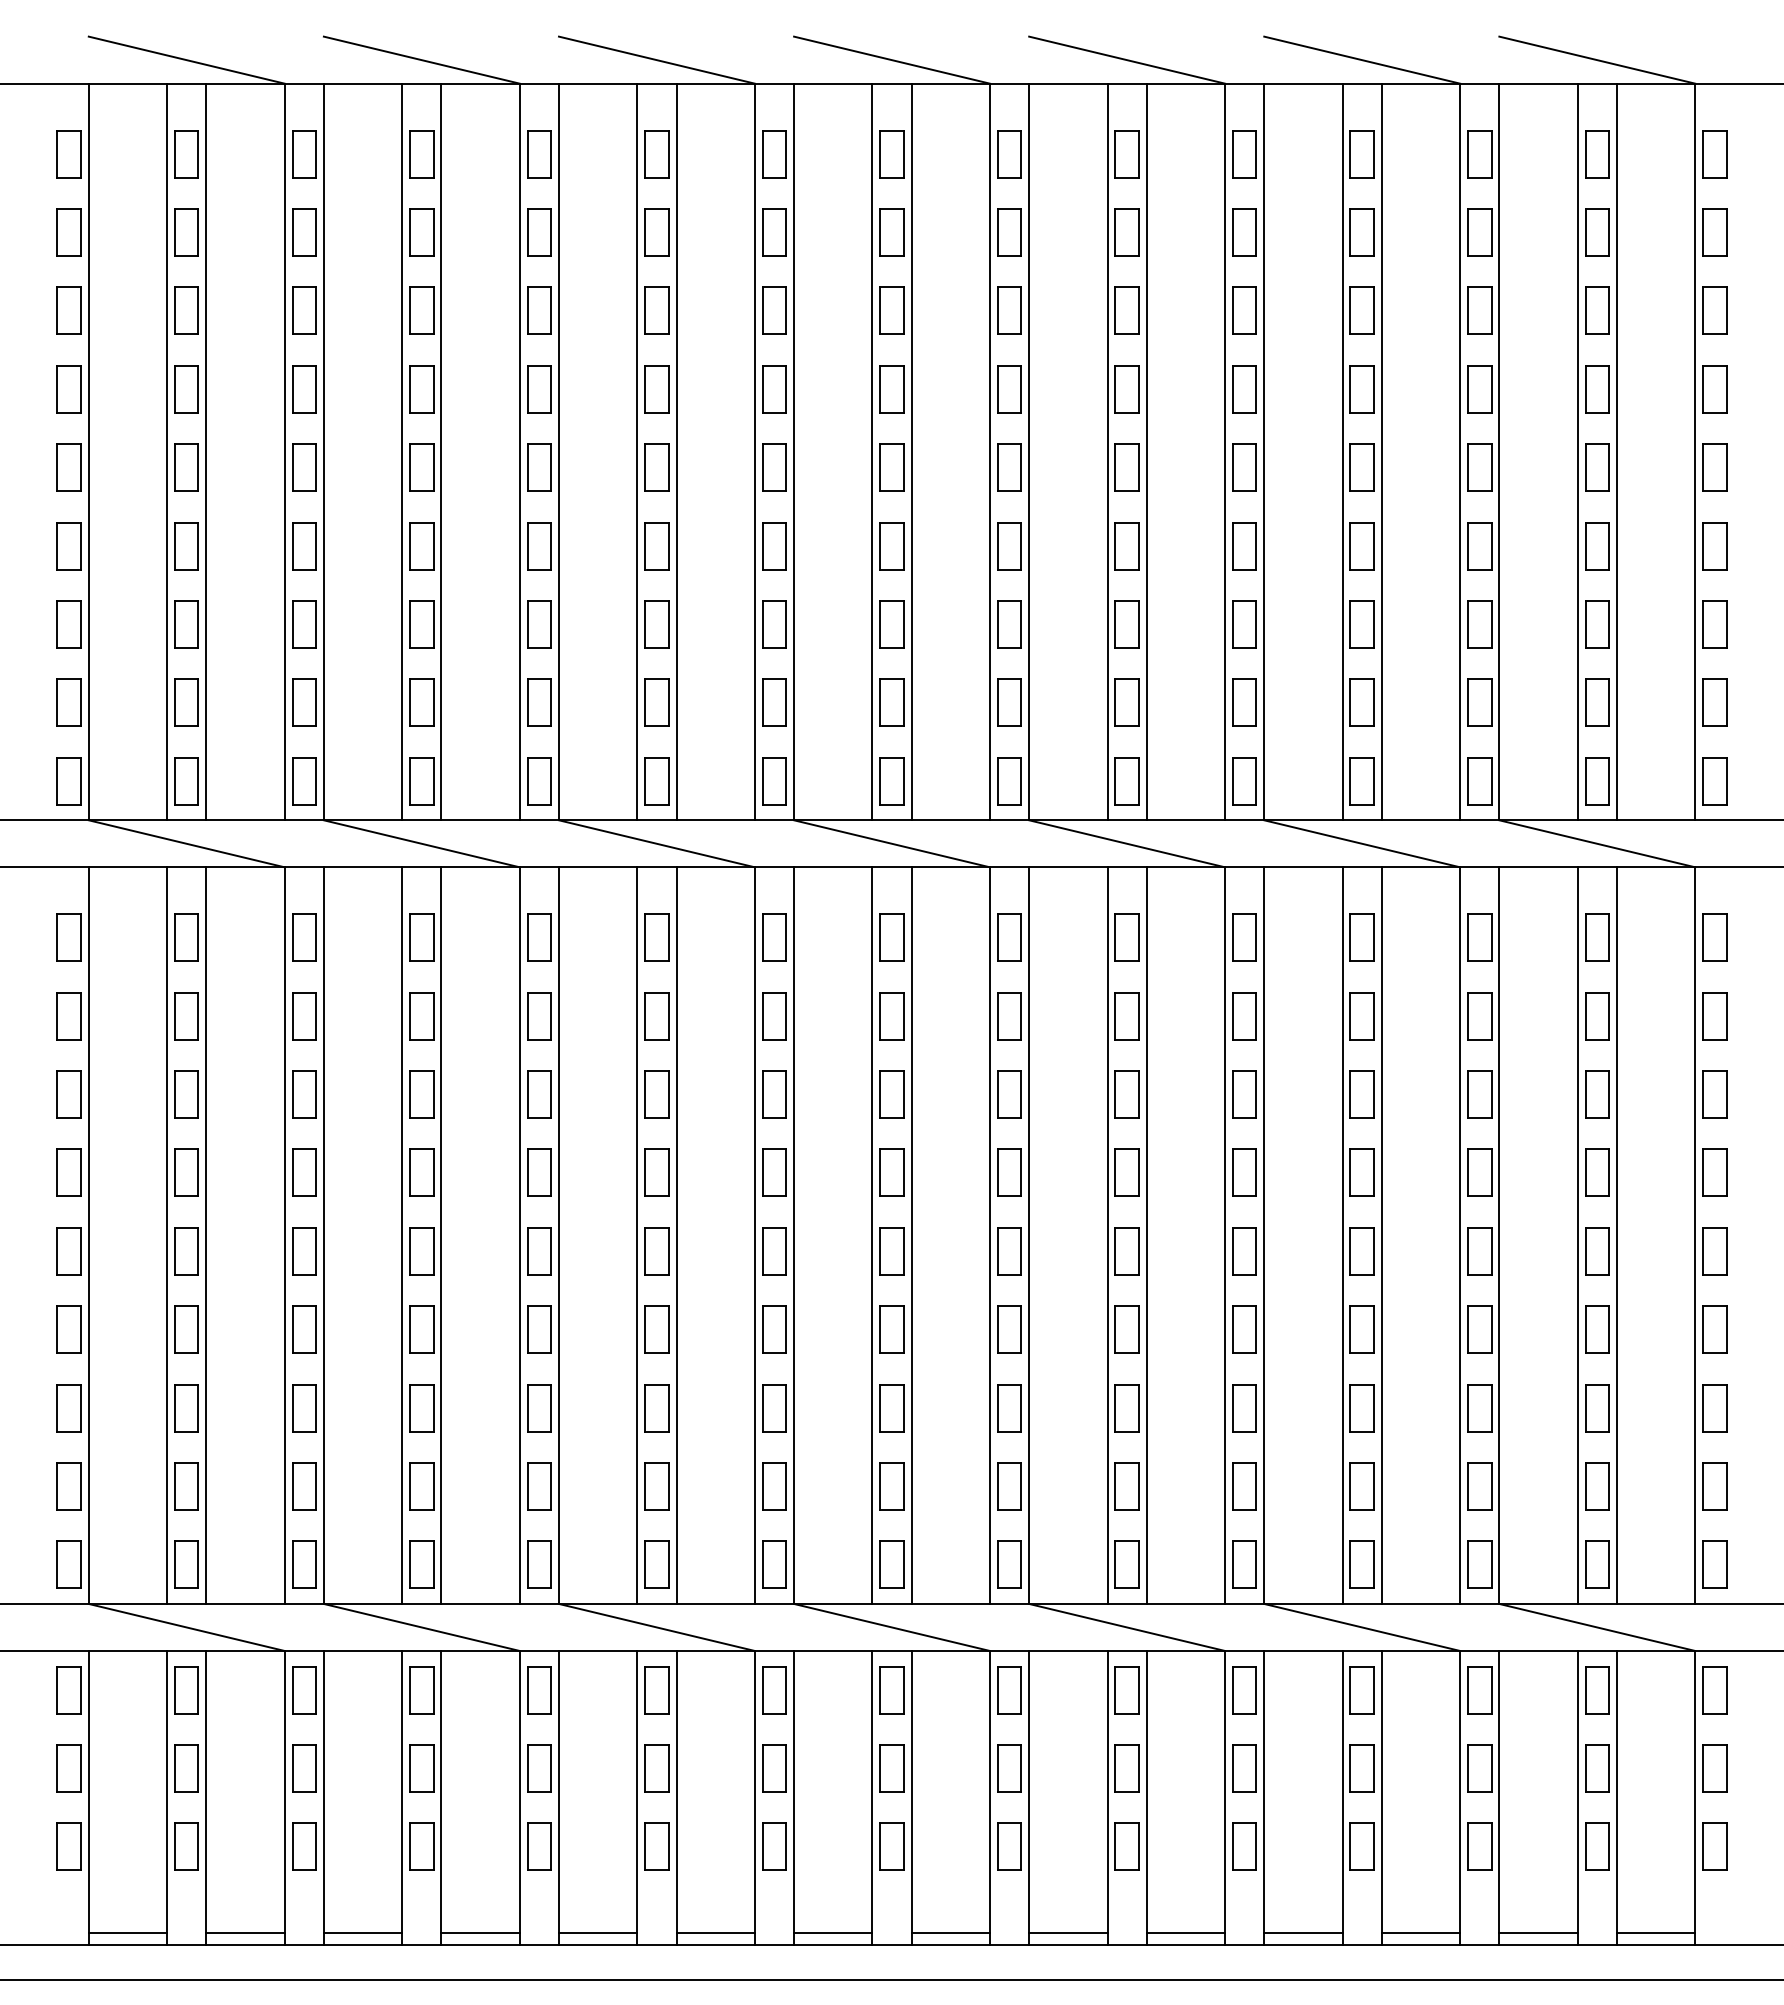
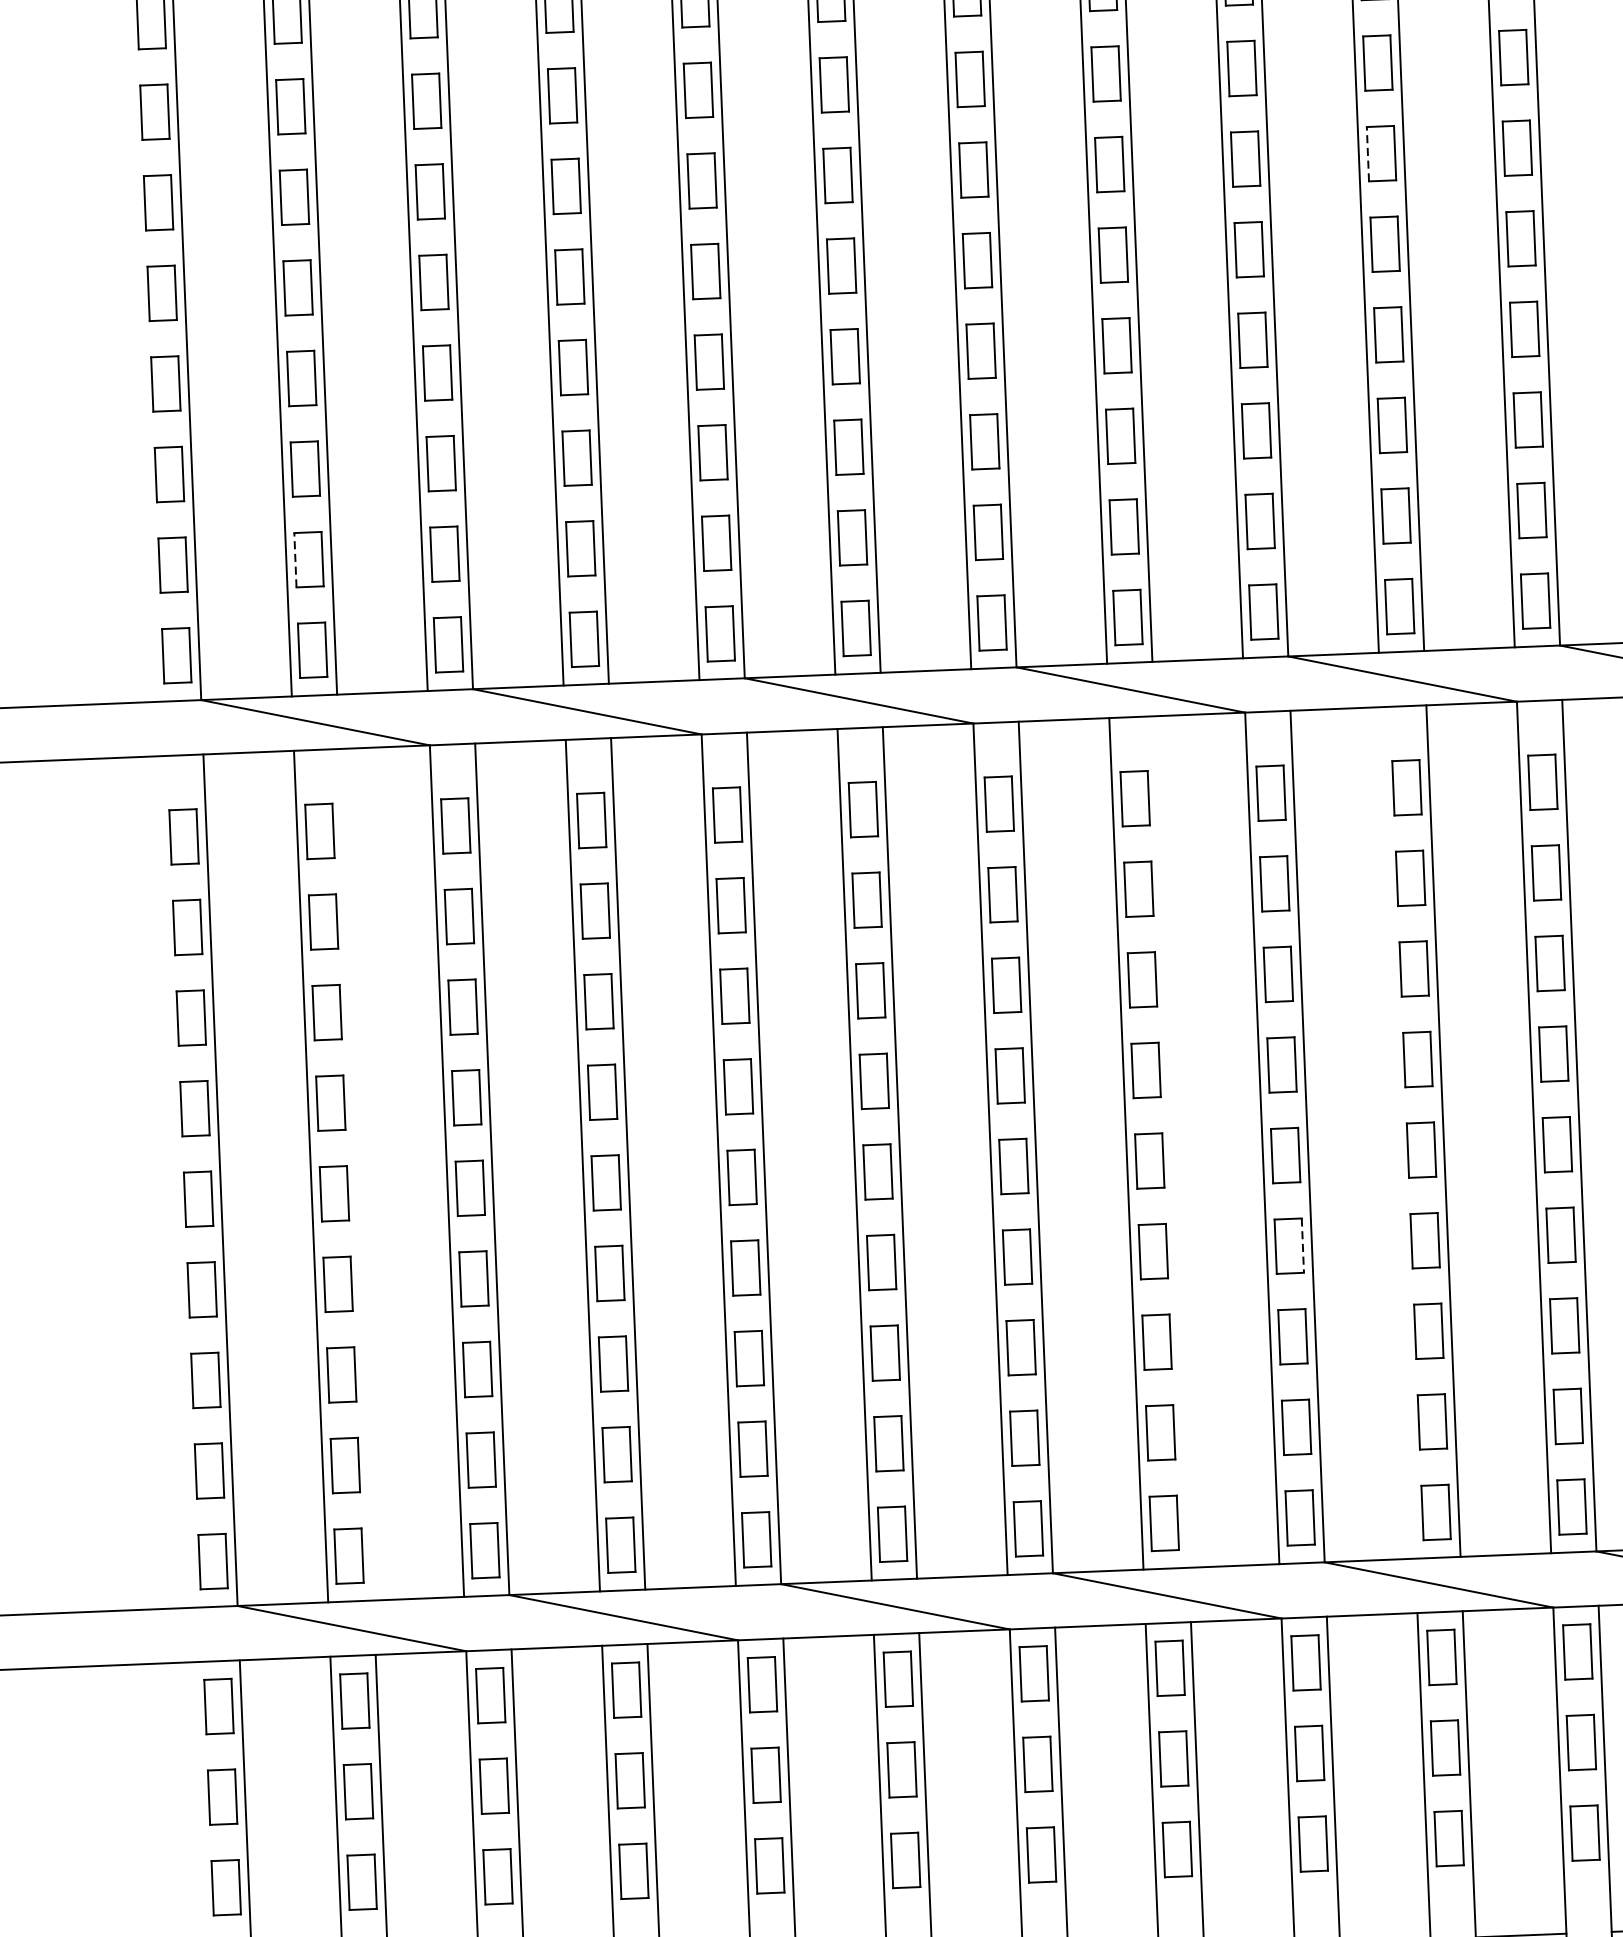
line: (1115, 389) -> (1368, 154), solid -> dashed
line: (174, 702) -> (294, 559), solid -> dashed
line: (206, 1235) -> (356, 1174), removed
line: (911, 1235) -> (1171, 1141), removed
line: (1107, 1235) -> (1398, 1132), removed
line: (1021, 1329) -> (1303, 1245), solid -> dashed

